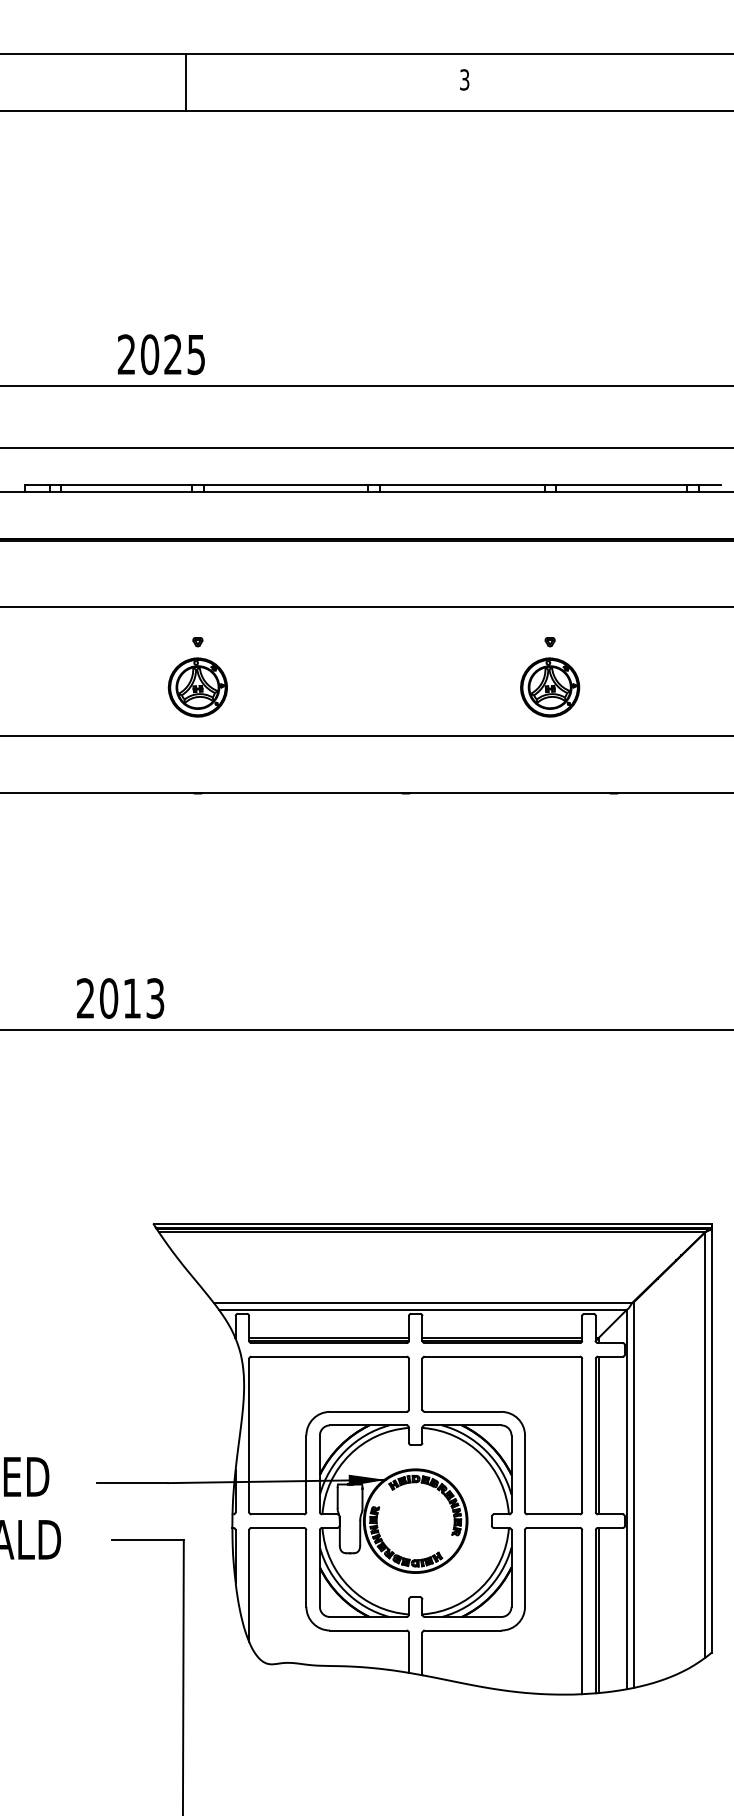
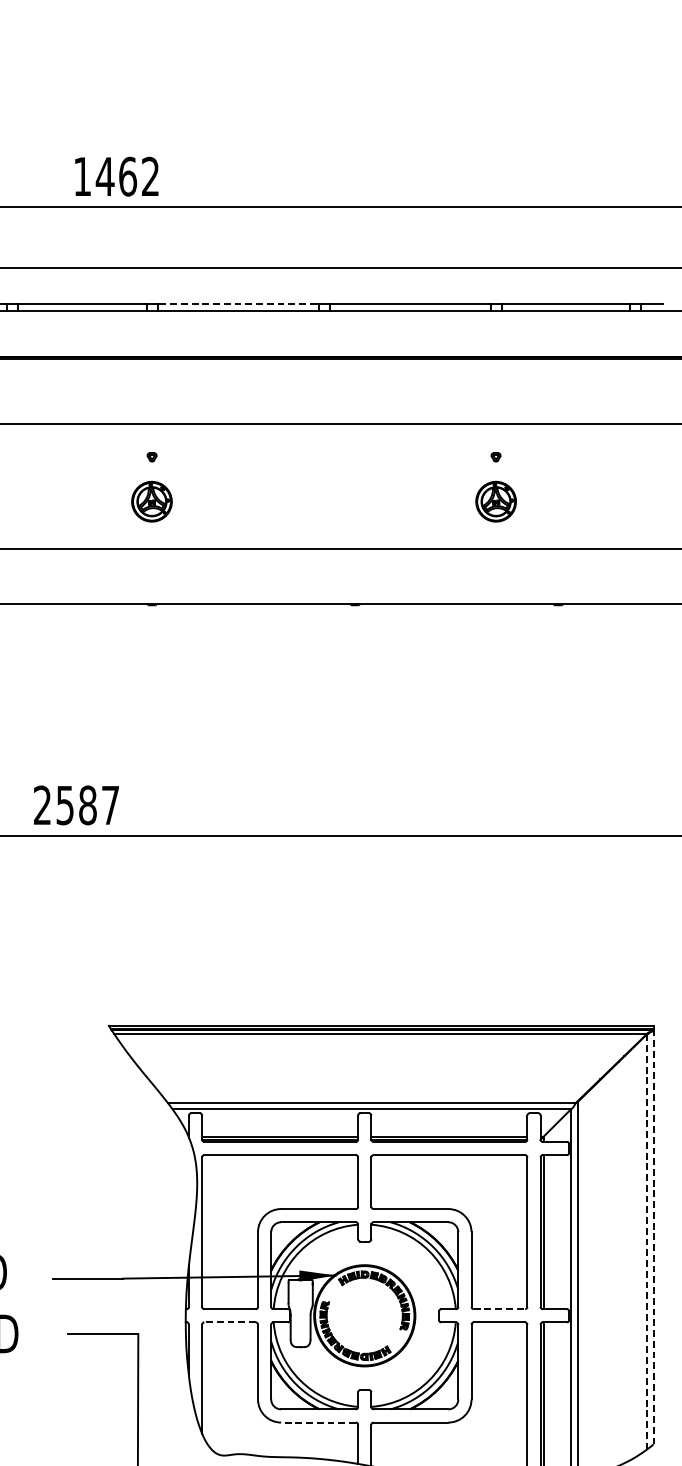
text: (161, 354) -> (116, 176), 2025 -> 1462
line: (285, 484) -> (237, 303), solid -> dashed
part: (197, 687) -> (151, 501), size x0.7
part: (550, 687) -> (496, 501), size x0.7
text: (131, 998) -> (87, 805), 2013 -> 2587
line: (711, 1441) -> (653, 1237), solid -> dashed
line: (704, 1445) -> (646, 1241), solid -> dashed
line: (554, 1514) -> (500, 1309), solid -> dashed
line: (277, 1527) -> (229, 1321), solid -> dashed
line: (367, 1630) -> (317, 1422), solid -> dashed

